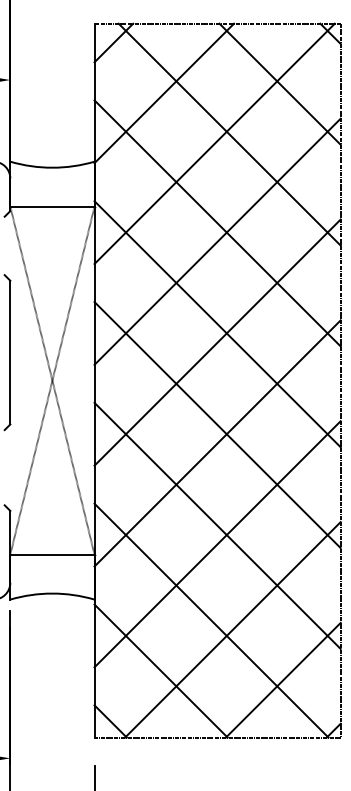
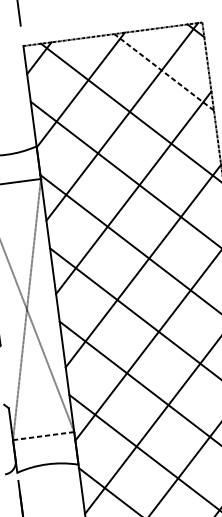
line: (280, 84) -> (164, 72), solid -> dashed
line: (52, 554) -> (43, 435), solid -> dashed

